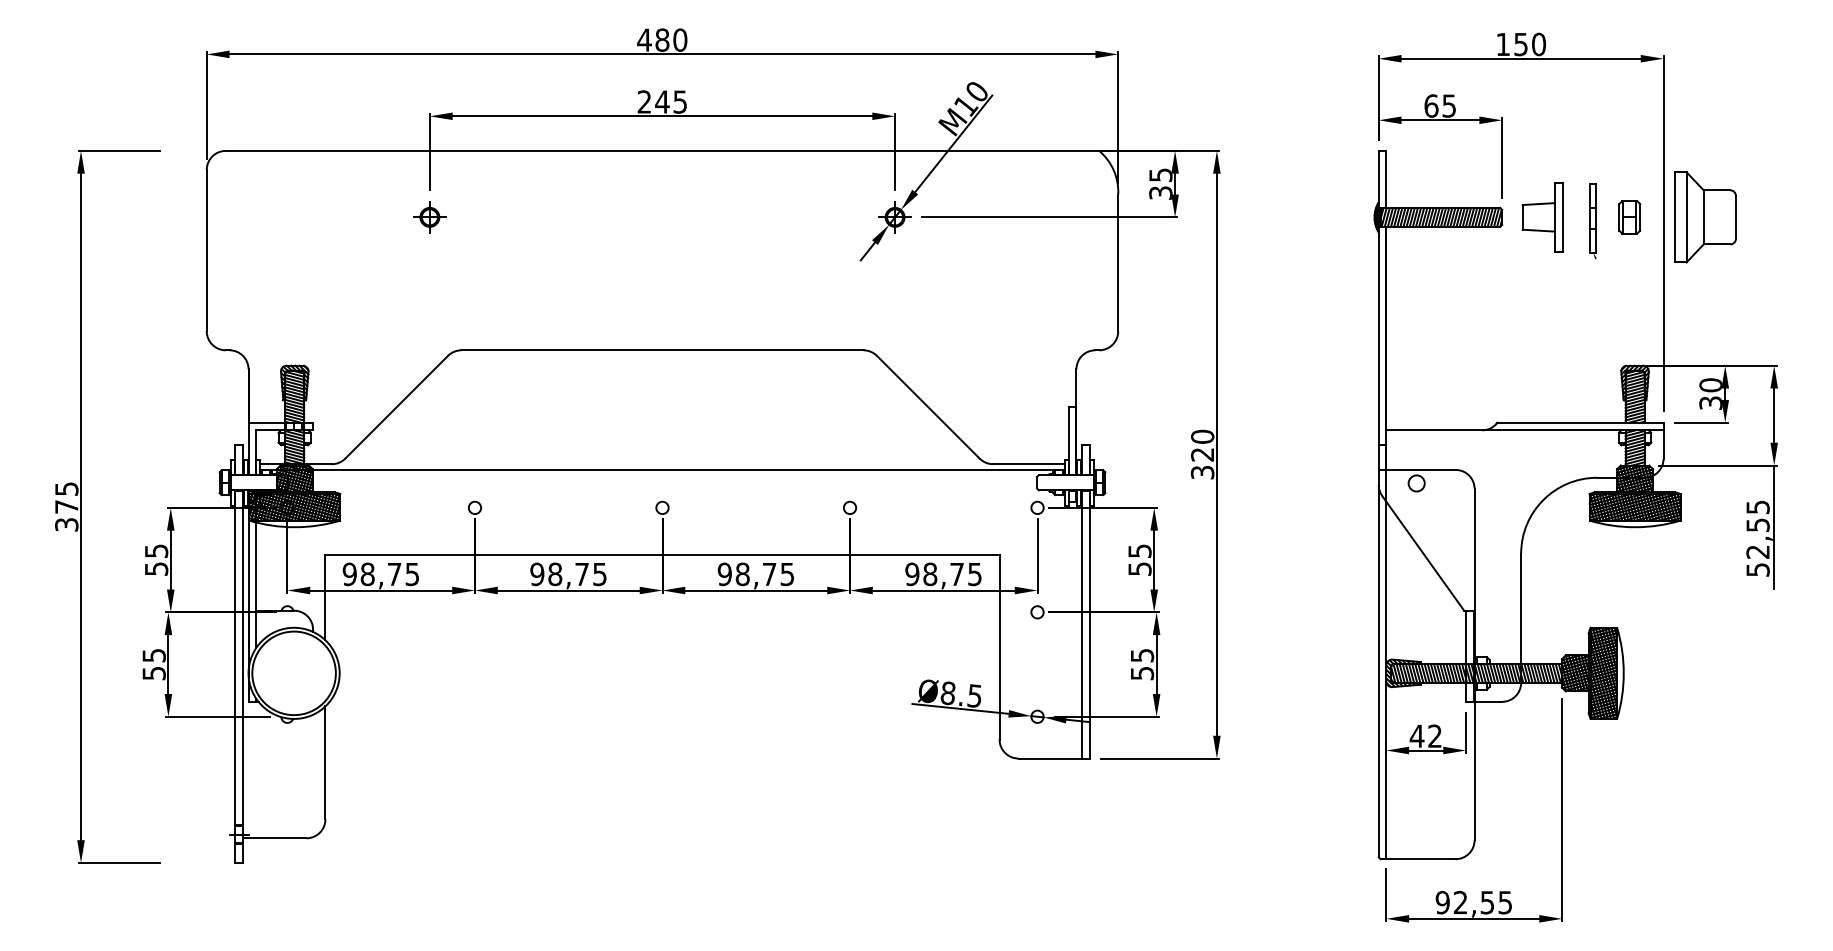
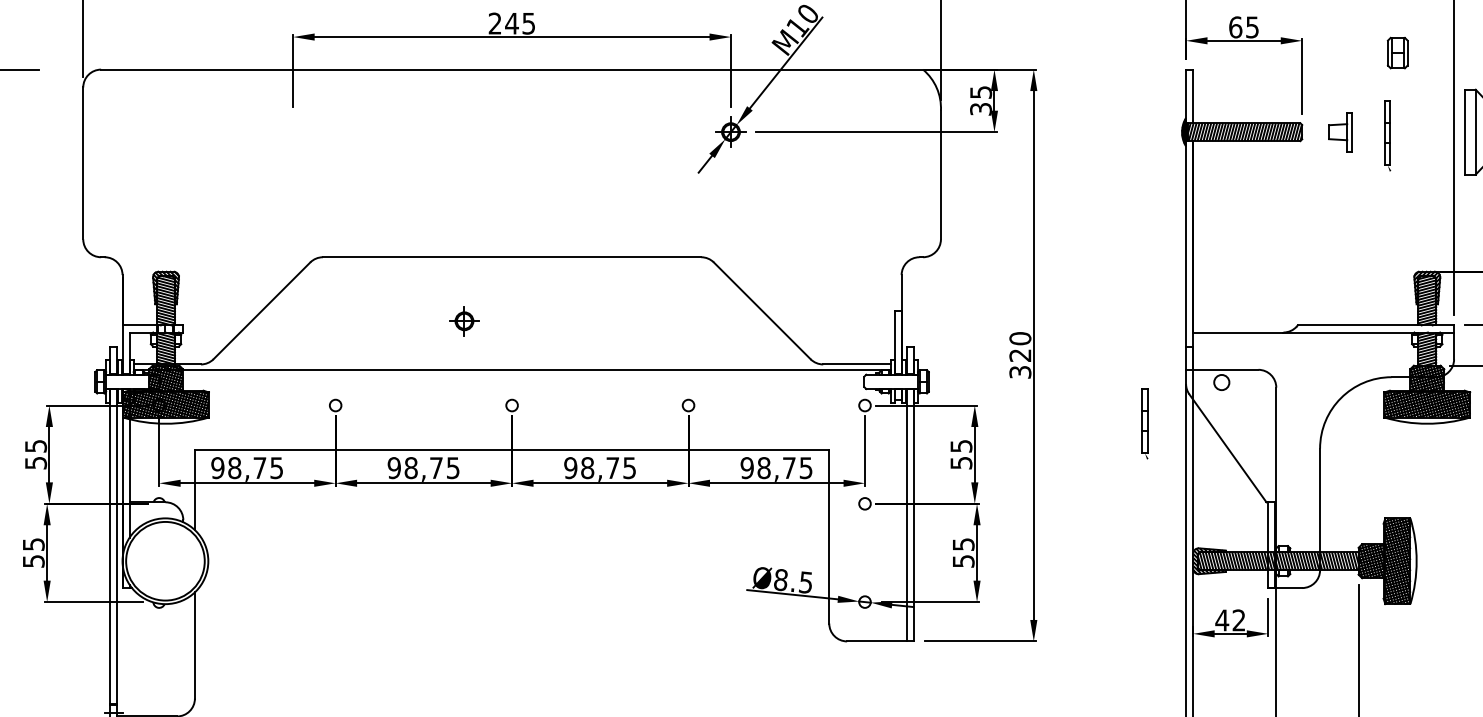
part: (429, 217) -> (464, 321), moved
part: (1542, 217) -> (1340, 132), size x0.6
part: (1629, 217) -> (1397, 53), moved
part: (1334, 527) -> (1144, 423), added

